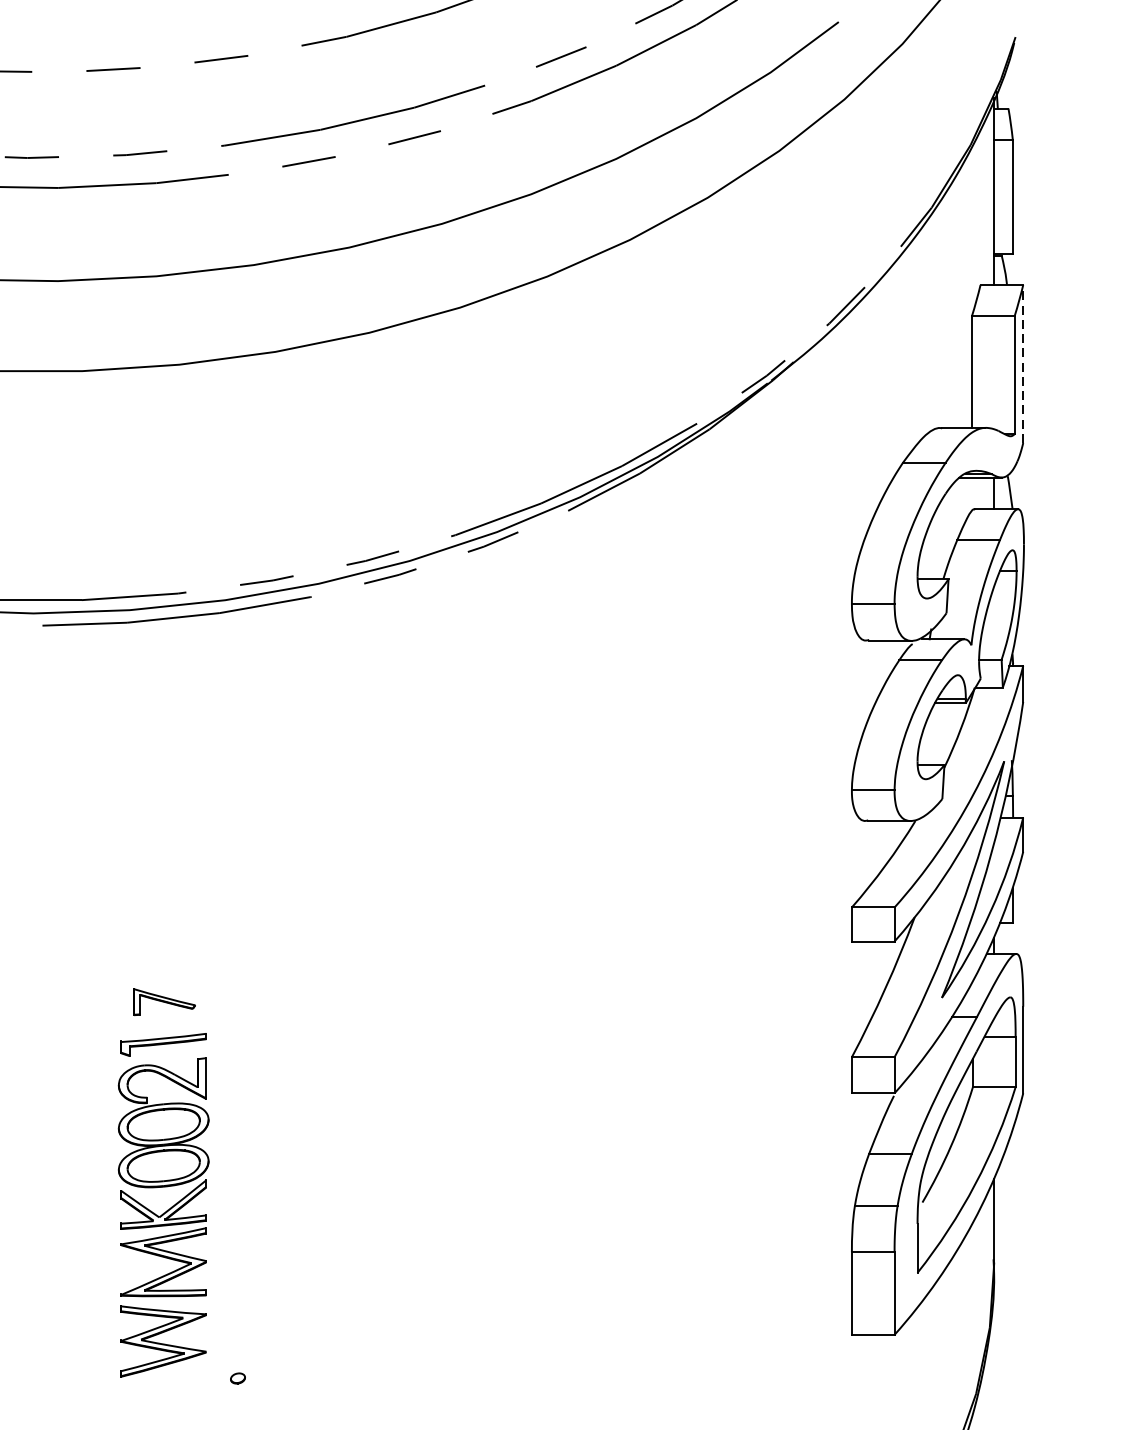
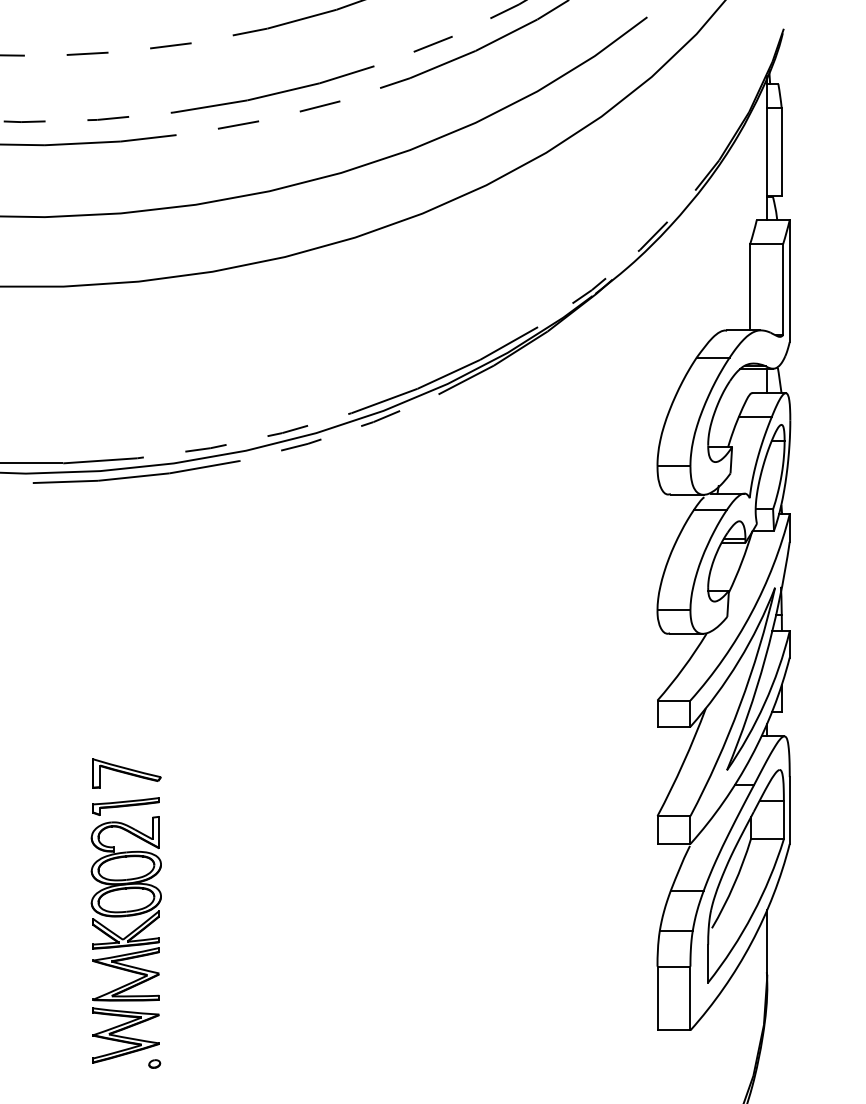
line: (1022, 364) -> (789, 281), dashed -> solid
part: (163, 1001) -> (126, 773), size x1.43
part: (237, 1377) -> (154, 1063), moved

